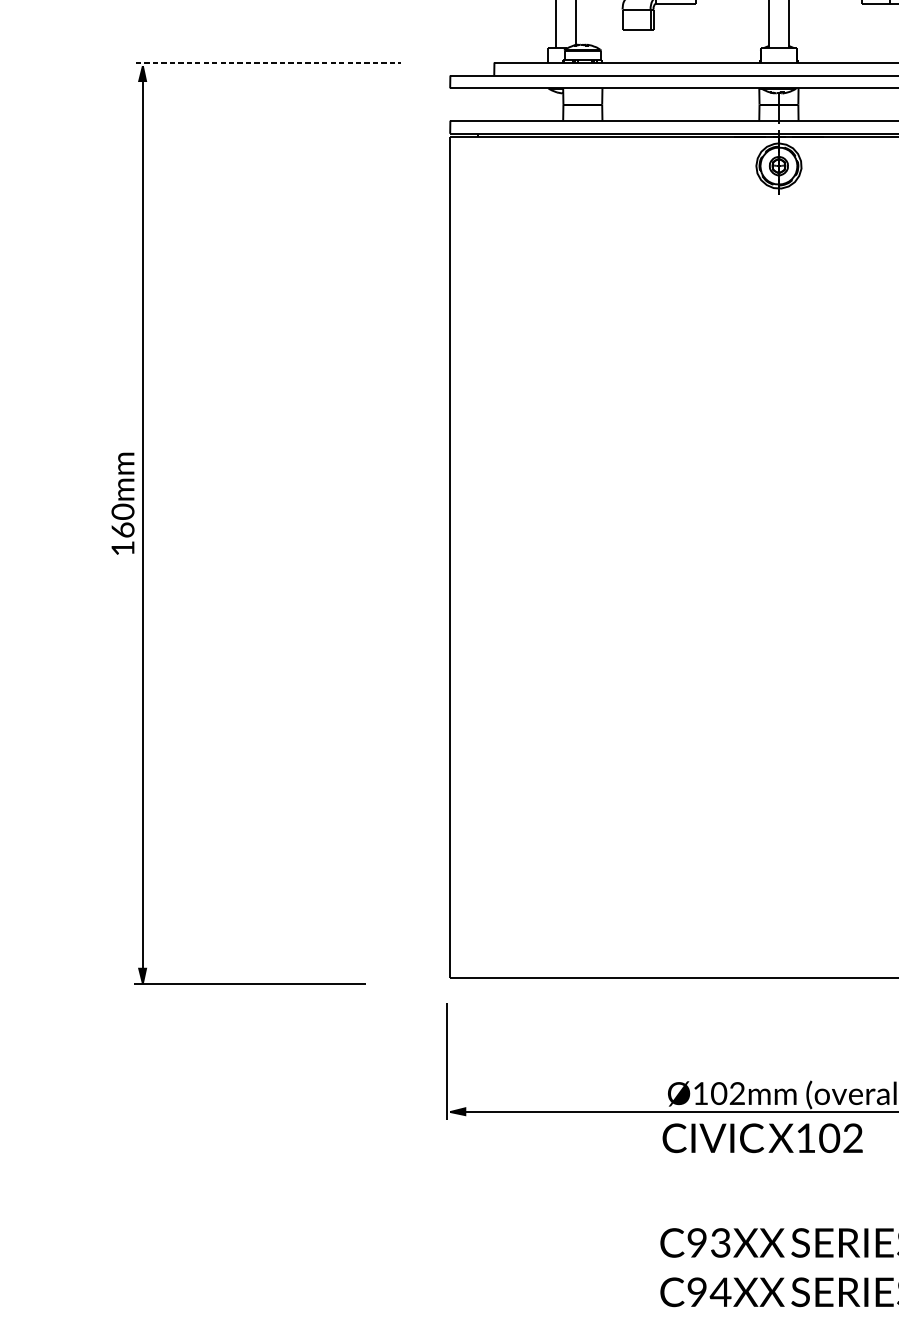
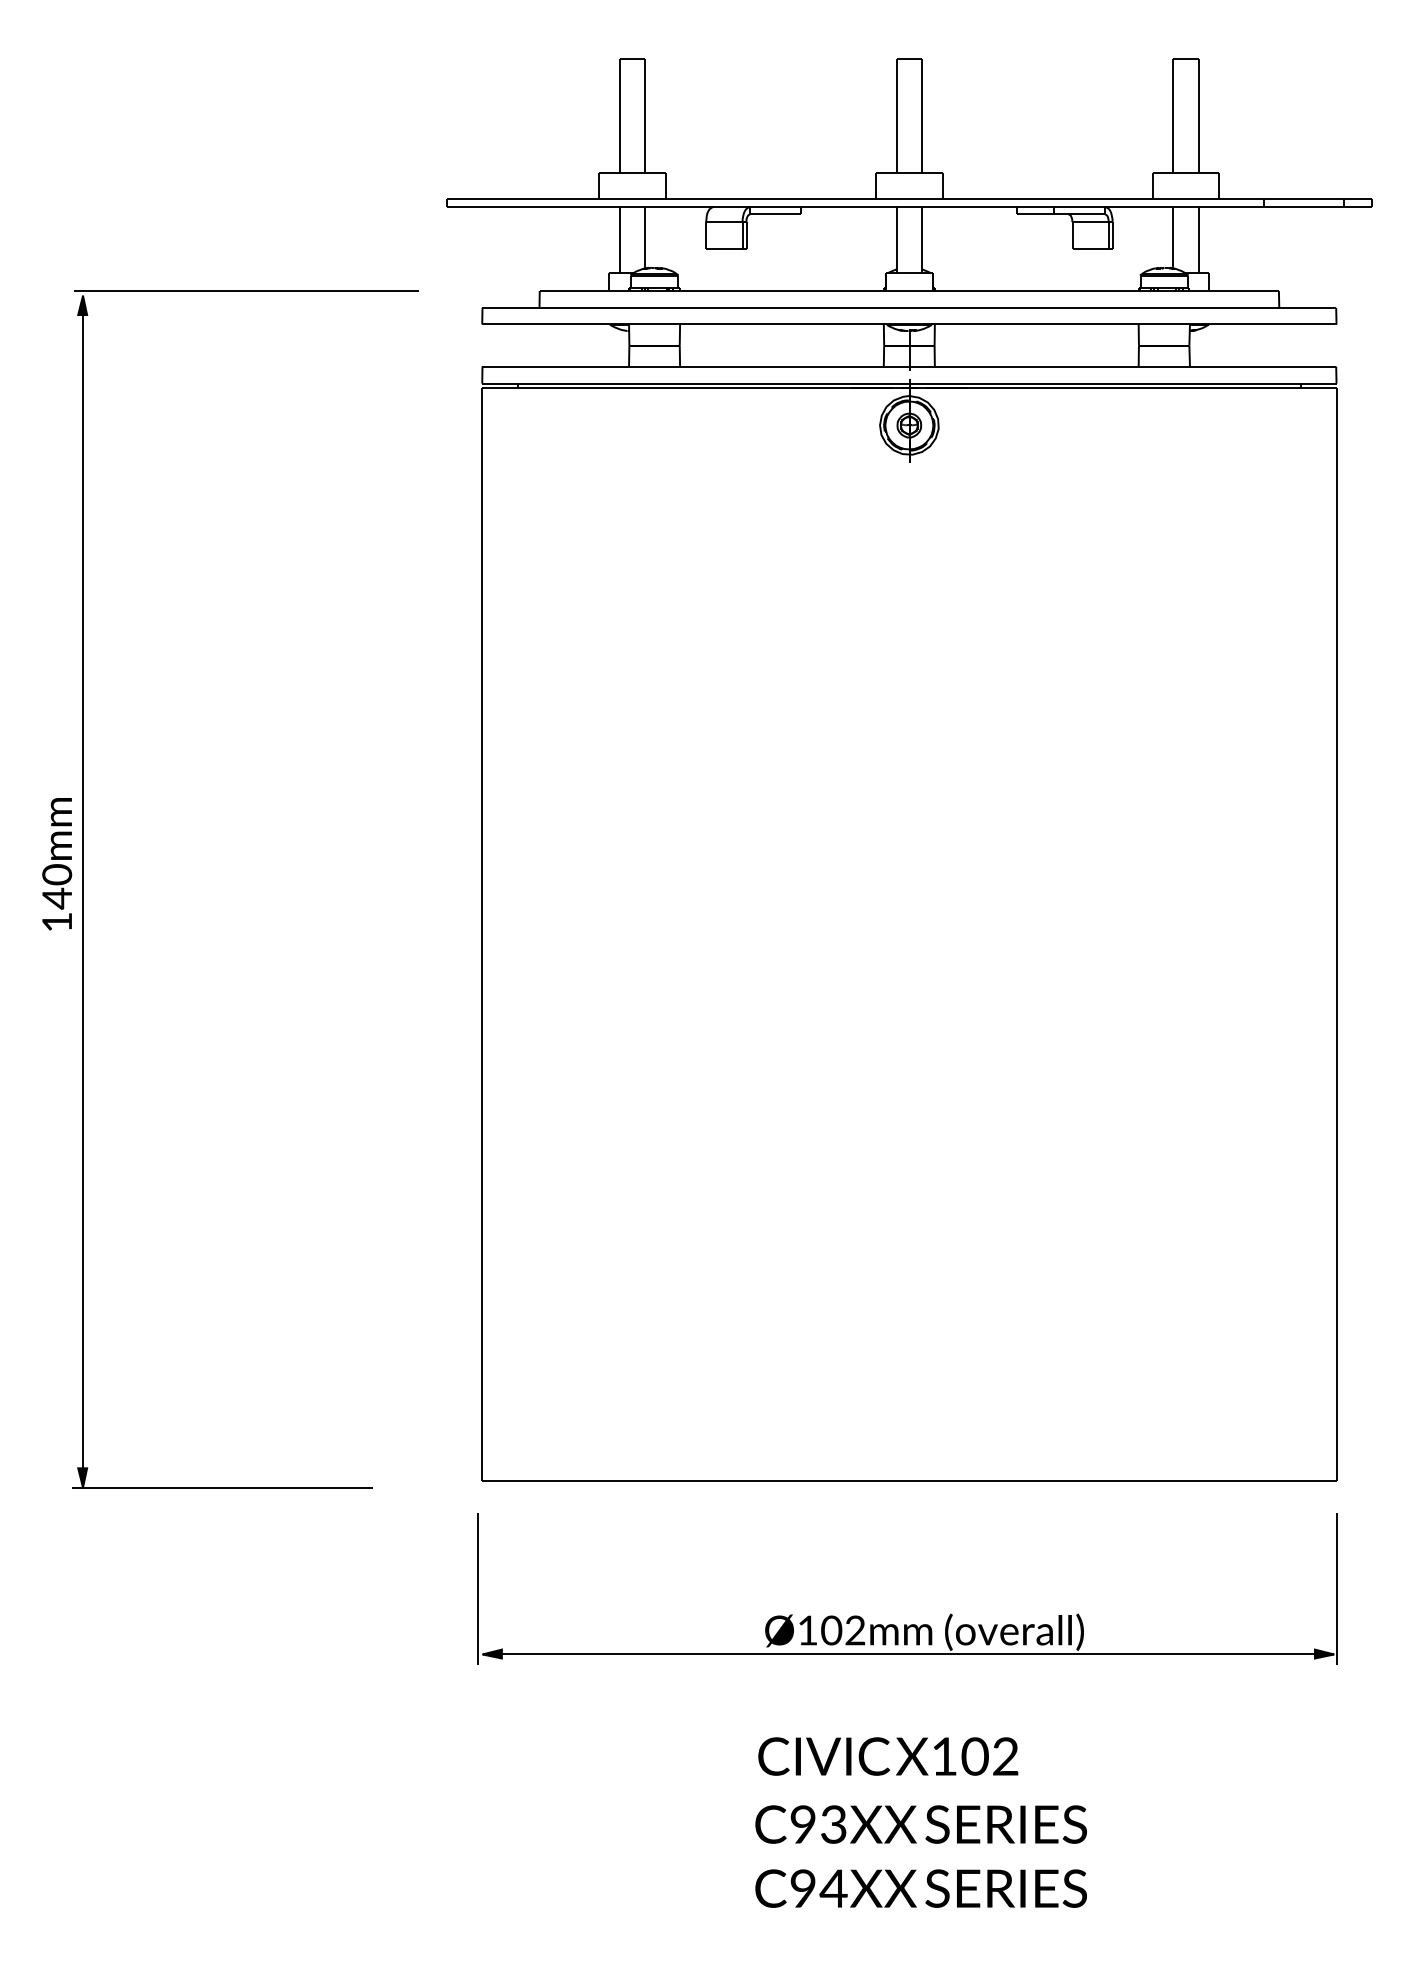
line: (268, 62) -> (246, 290), dashed -> solid
text: (123, 530) -> (57, 898), 160mm -> 140mm
text: (762, 1138) -> (888, 1756), moved

